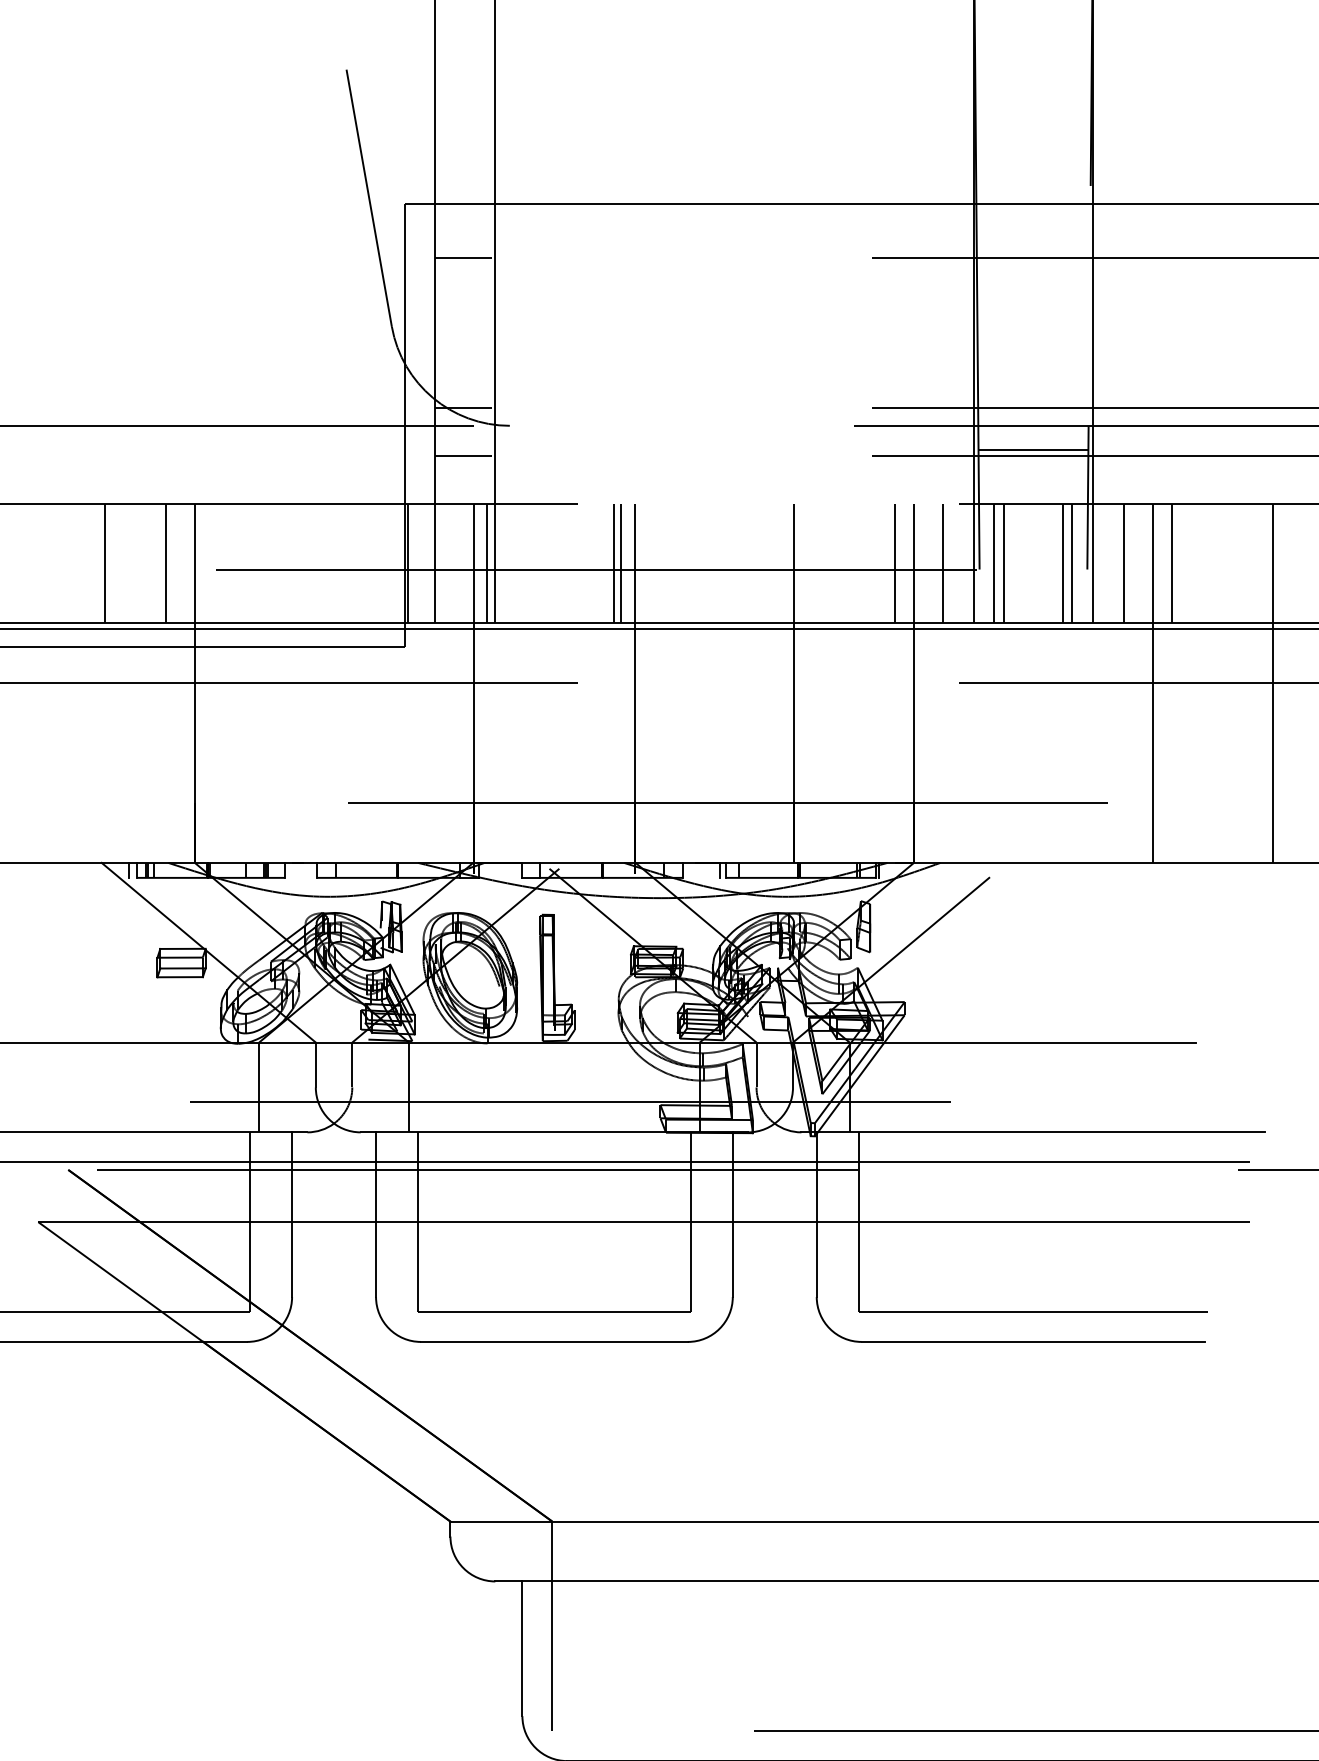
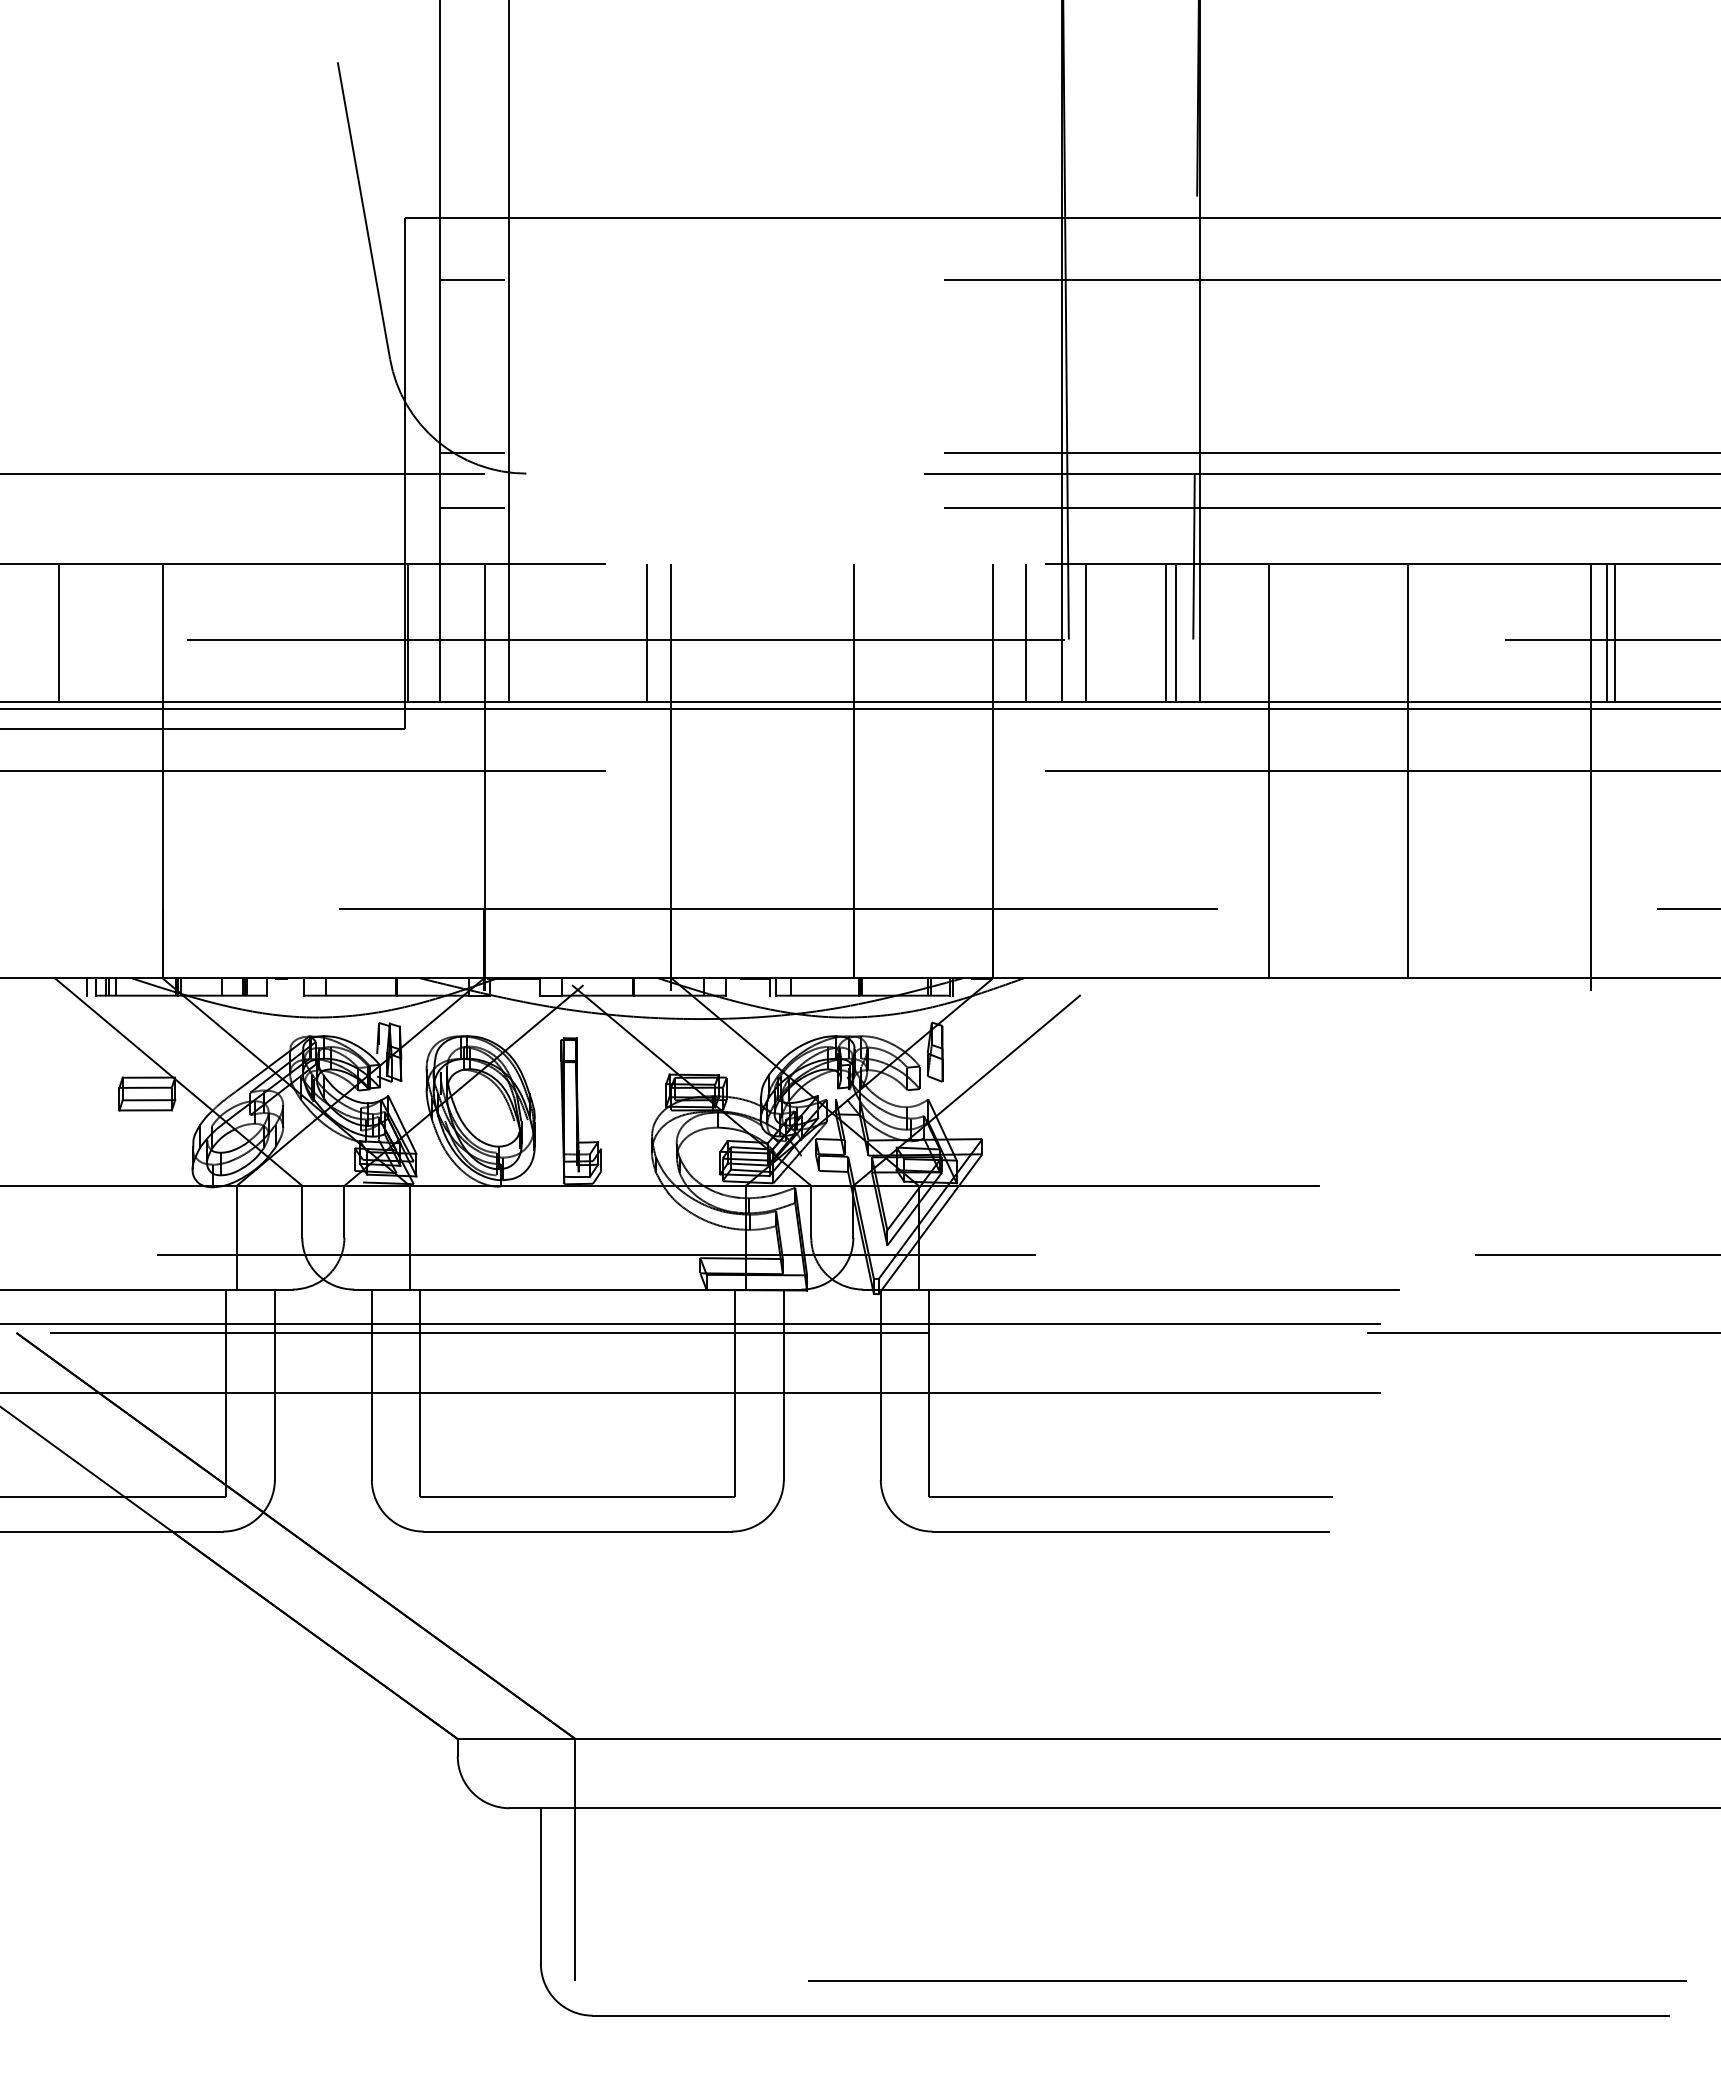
line: (1032, 449) -> (1130, 501), removed
line: (166, 563) -> (129, 632), removed
line: (487, 563) -> (500, 632), removed
line: (621, 563) -> (655, 632), removed
line: (895, 563) -> (971, 632), removed
line: (1003, 563) -> (1096, 632), removed
line: (1124, 563) -> (1236, 632), removed
line: (1171, 563) -> (1290, 632), removed

